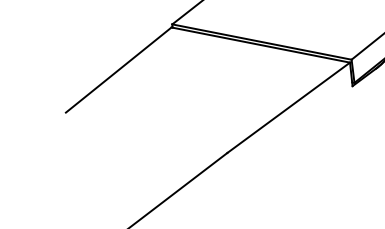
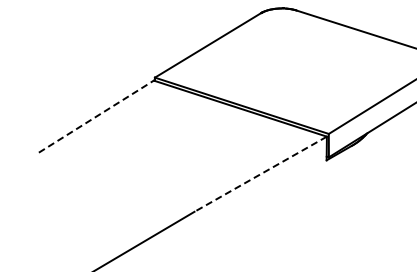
line: (118, 69) -> (96, 116), solid -> dashed
line: (288, 108) -> (260, 174), solid -> dashed

